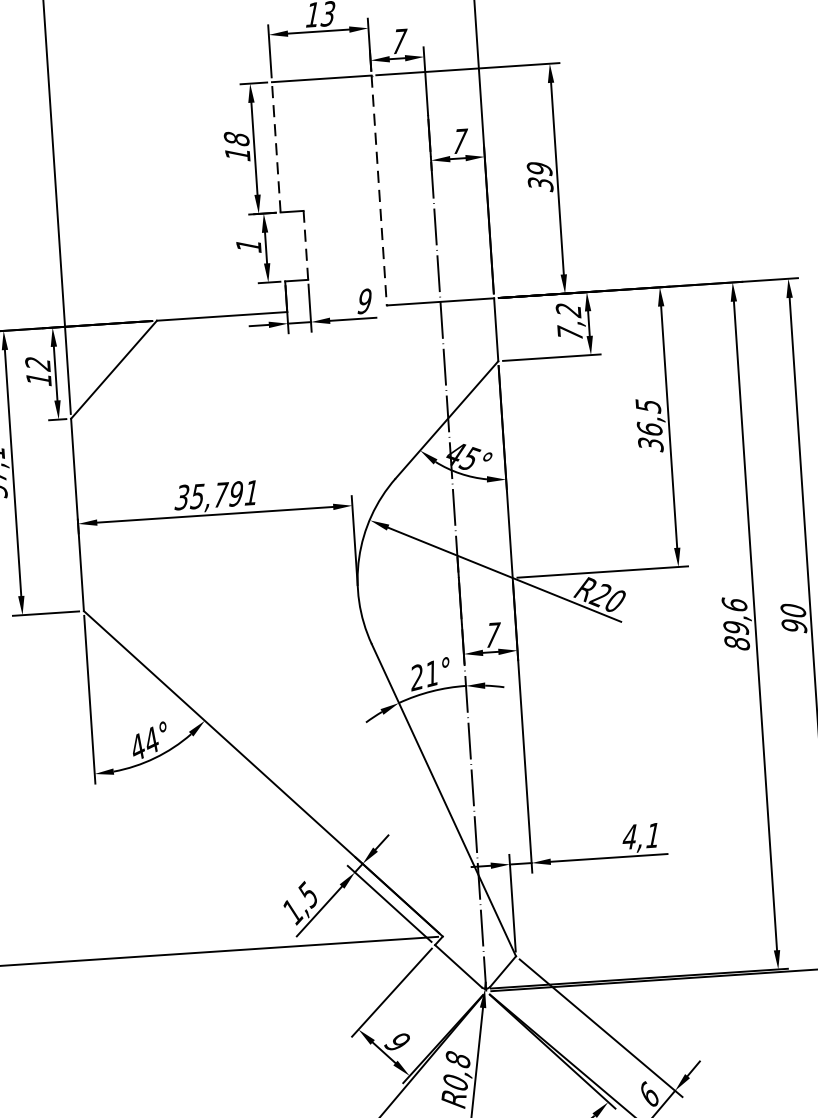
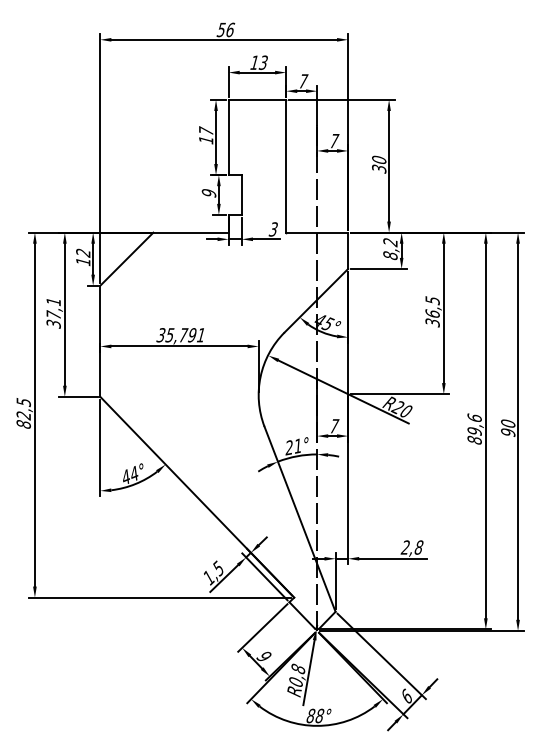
text: (237, 137) -> (206, 130), 18 -> 17
line: (276, 147) -> (228, 137), dashed -> solid
text: (540, 169) -> (379, 160), 39 -> 30
line: (379, 190) -> (286, 166), dashed -> solid
text: (247, 246) -> (208, 193), 1 -> 9
line: (305, 246) -> (241, 195), dashed -> solid
text: (362, 301) -> (272, 229), 9 -> 3
text: (570, 333) -> (390, 255), 7,2 -> 8,2
text: (640, 836) -> (411, 547), 4,1 -> 2,8

